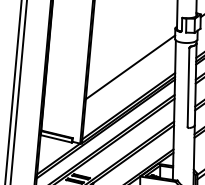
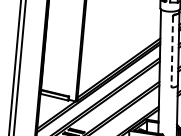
line: (130, 67) -> (120, 33), removed
line: (188, 88) -> (172, 52), solid -> dashed

